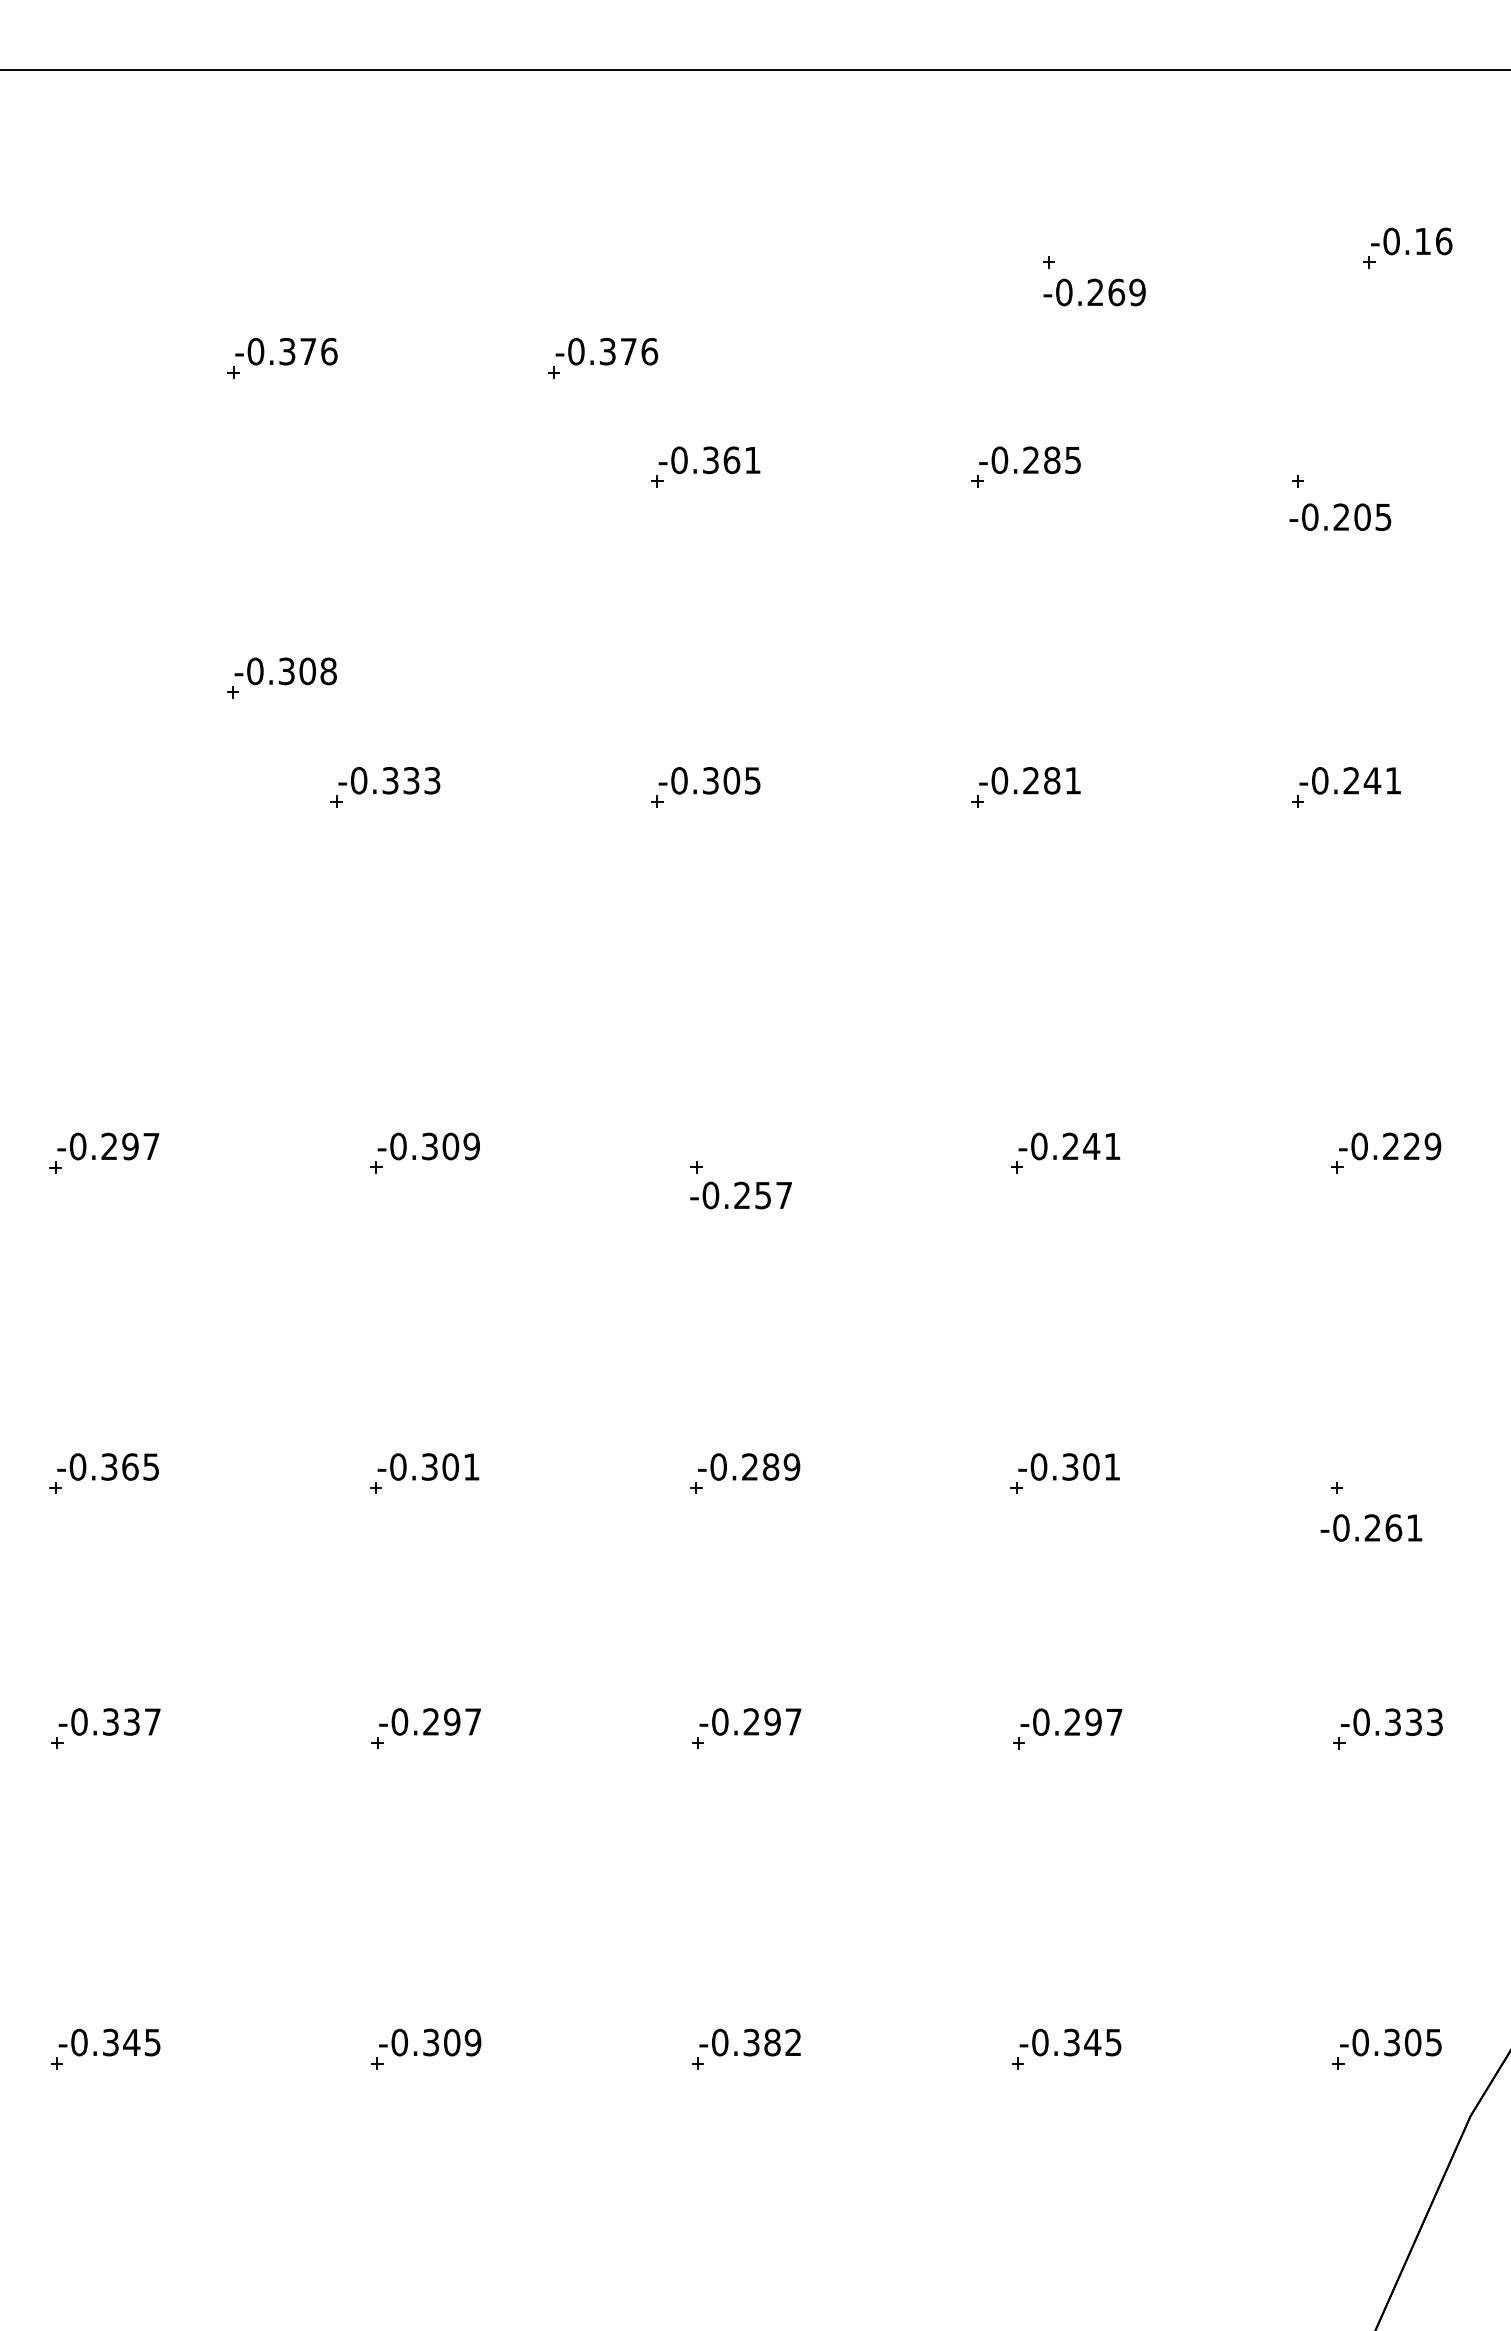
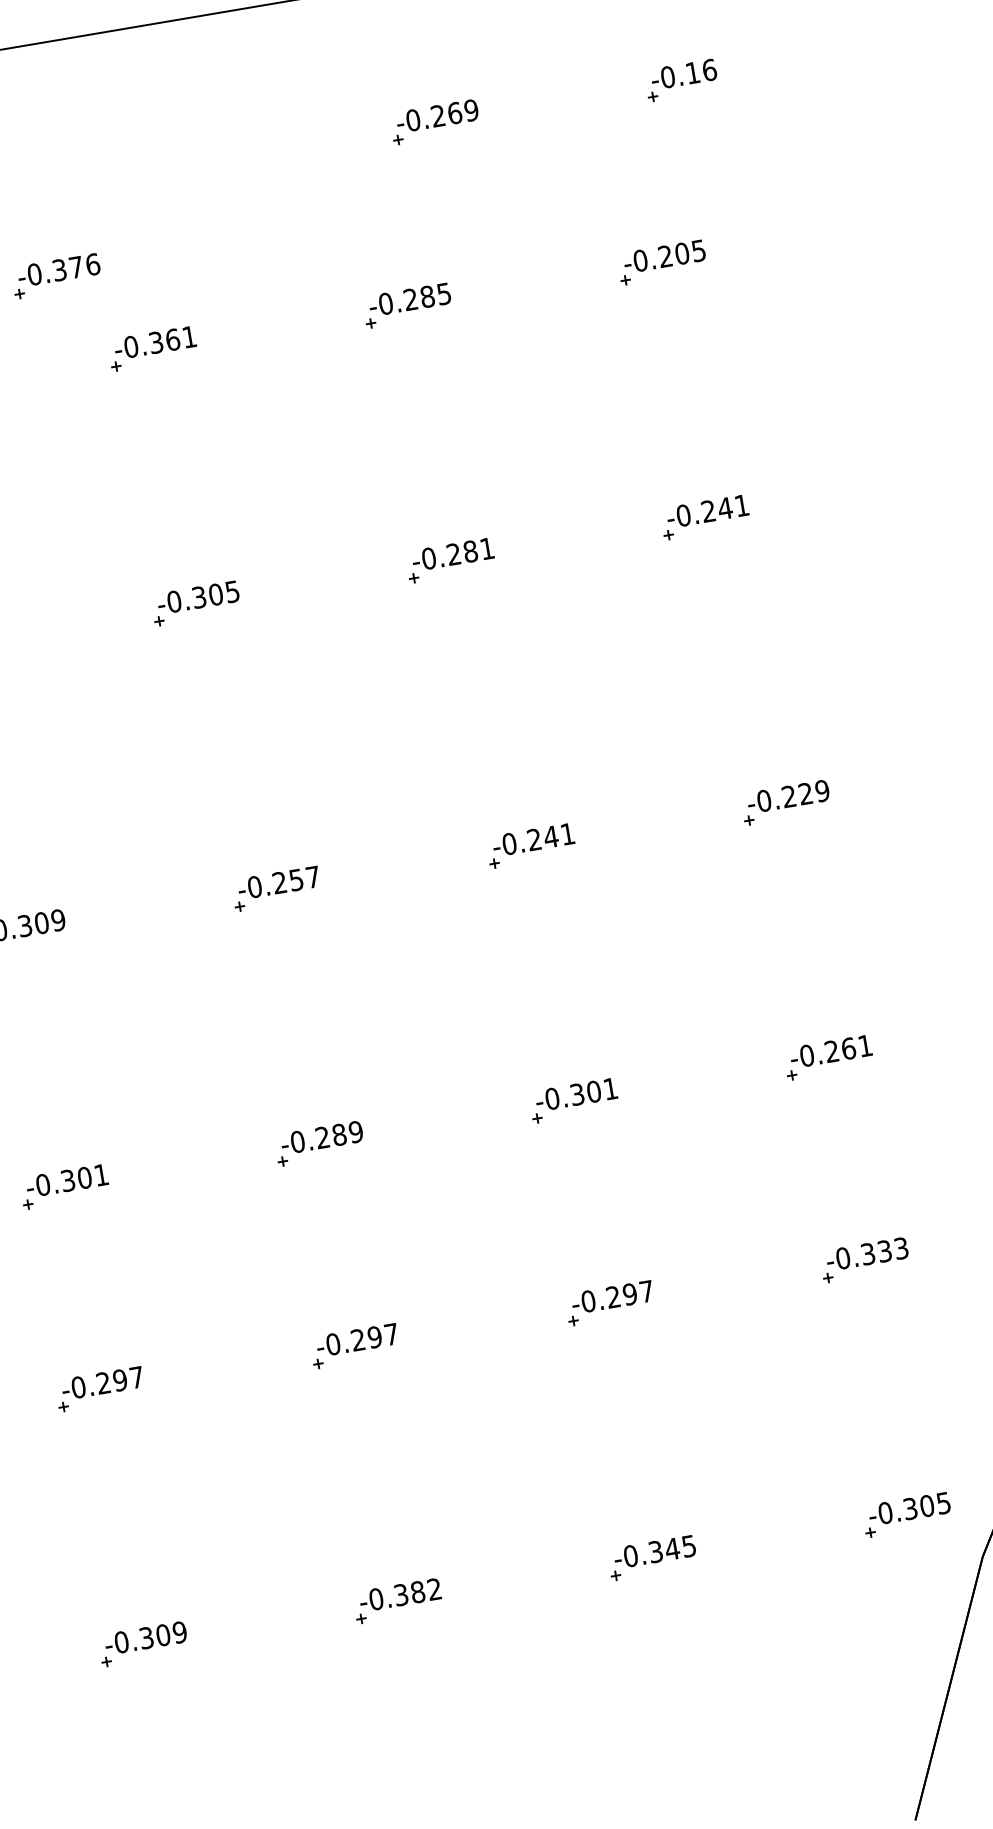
text: (1094, 292) -> (437, 116), moved
text: (1340, 516) -> (664, 256), moved
text: (740, 1195) -> (278, 883), moved
text: (1371, 1527) -> (830, 1051), moved

